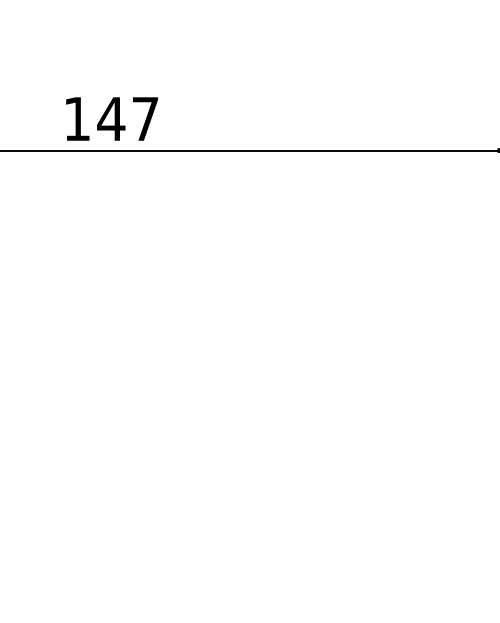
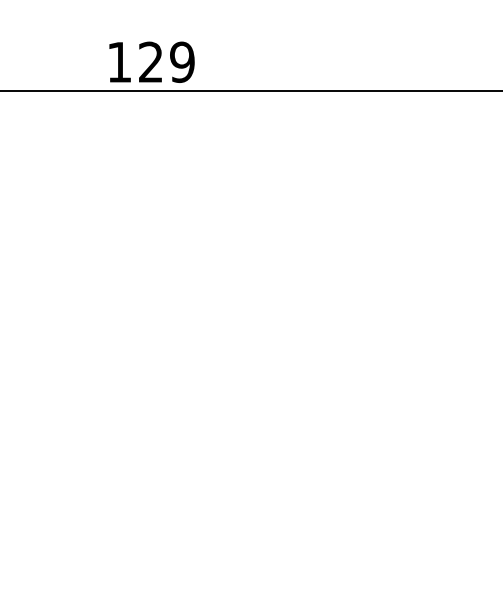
text: (127, 118) -> (165, 61), 147 -> 129

